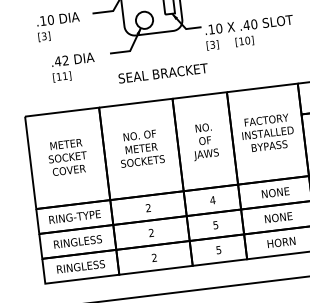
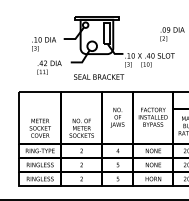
text: (140, 147) -> (81, 127), moved
text: (66, 156) -> (39, 127), moved

